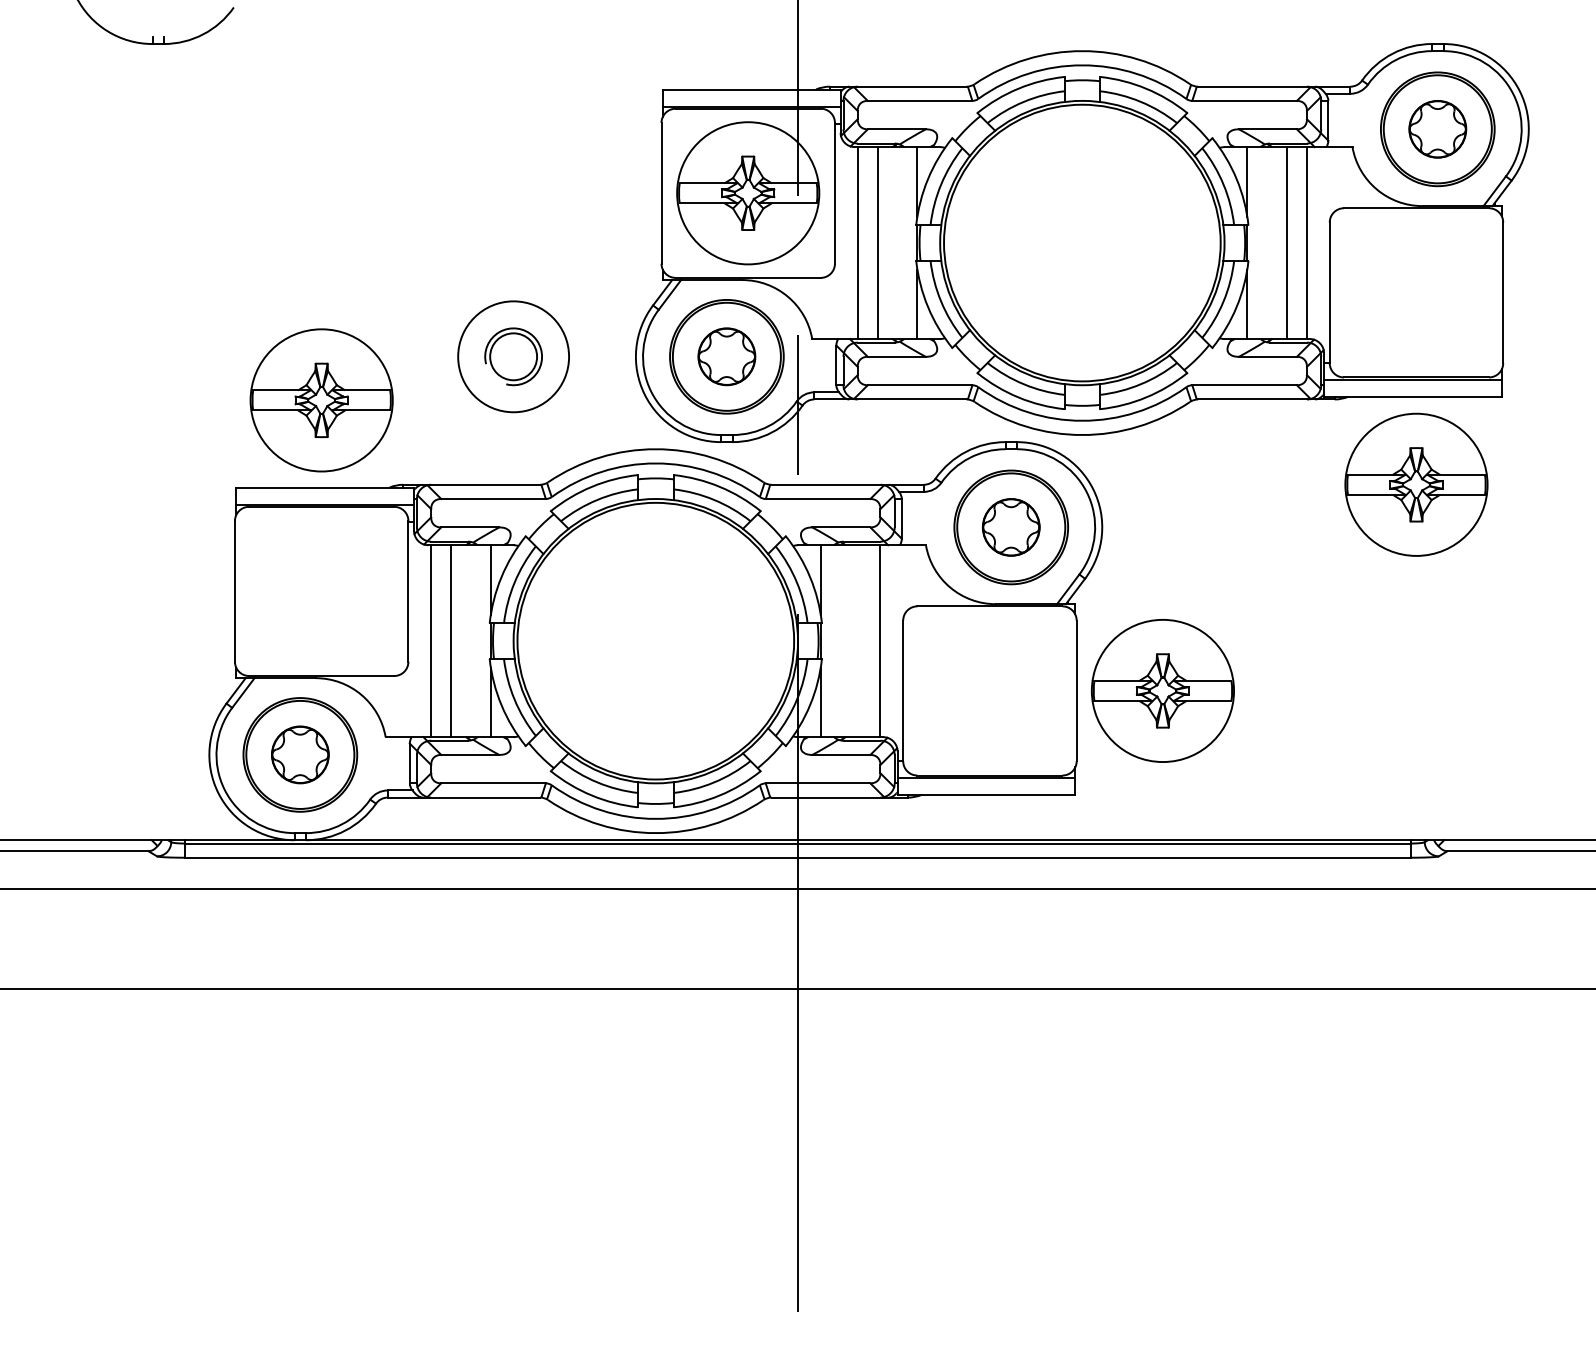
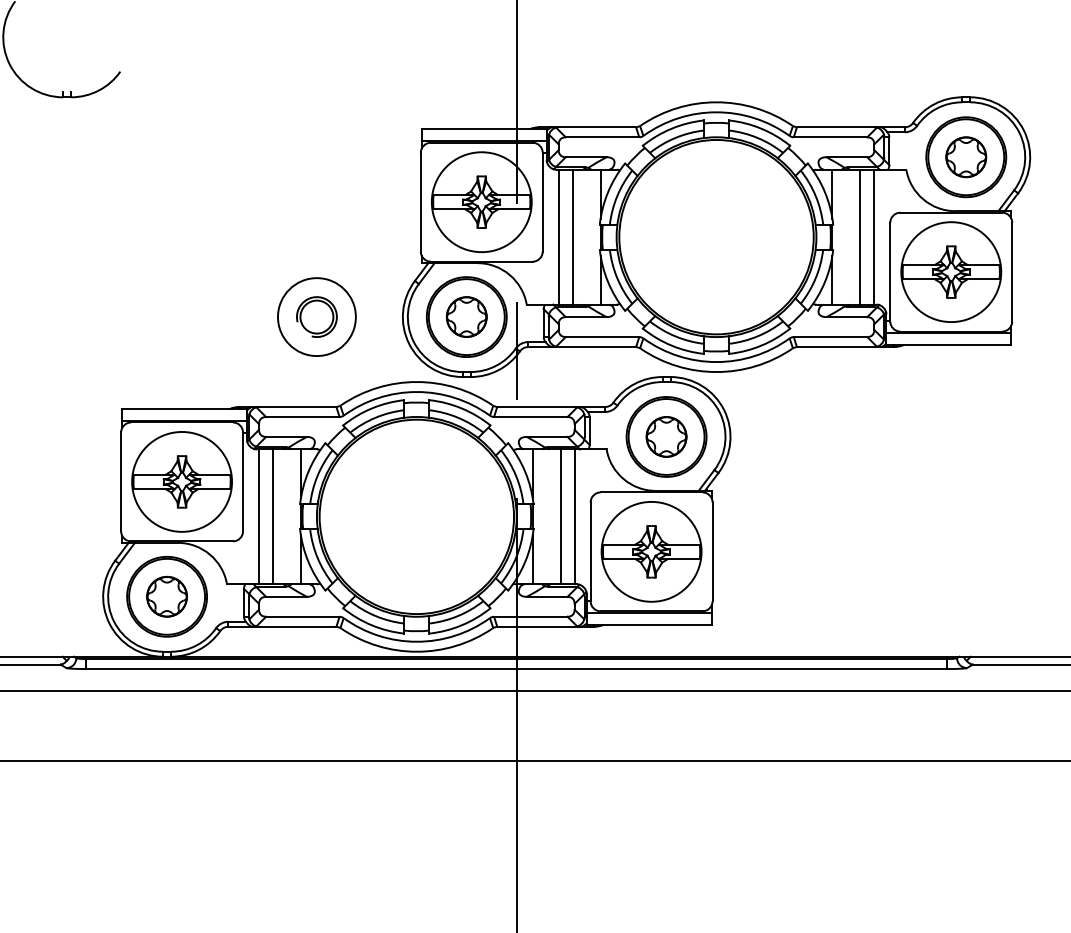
part: (321, 400) -> (181, 481), moved
part: (1416, 484) -> (951, 271), moved
line: (860, 641) -> (560, 517), added
part: (1162, 690) -> (651, 551), moved

